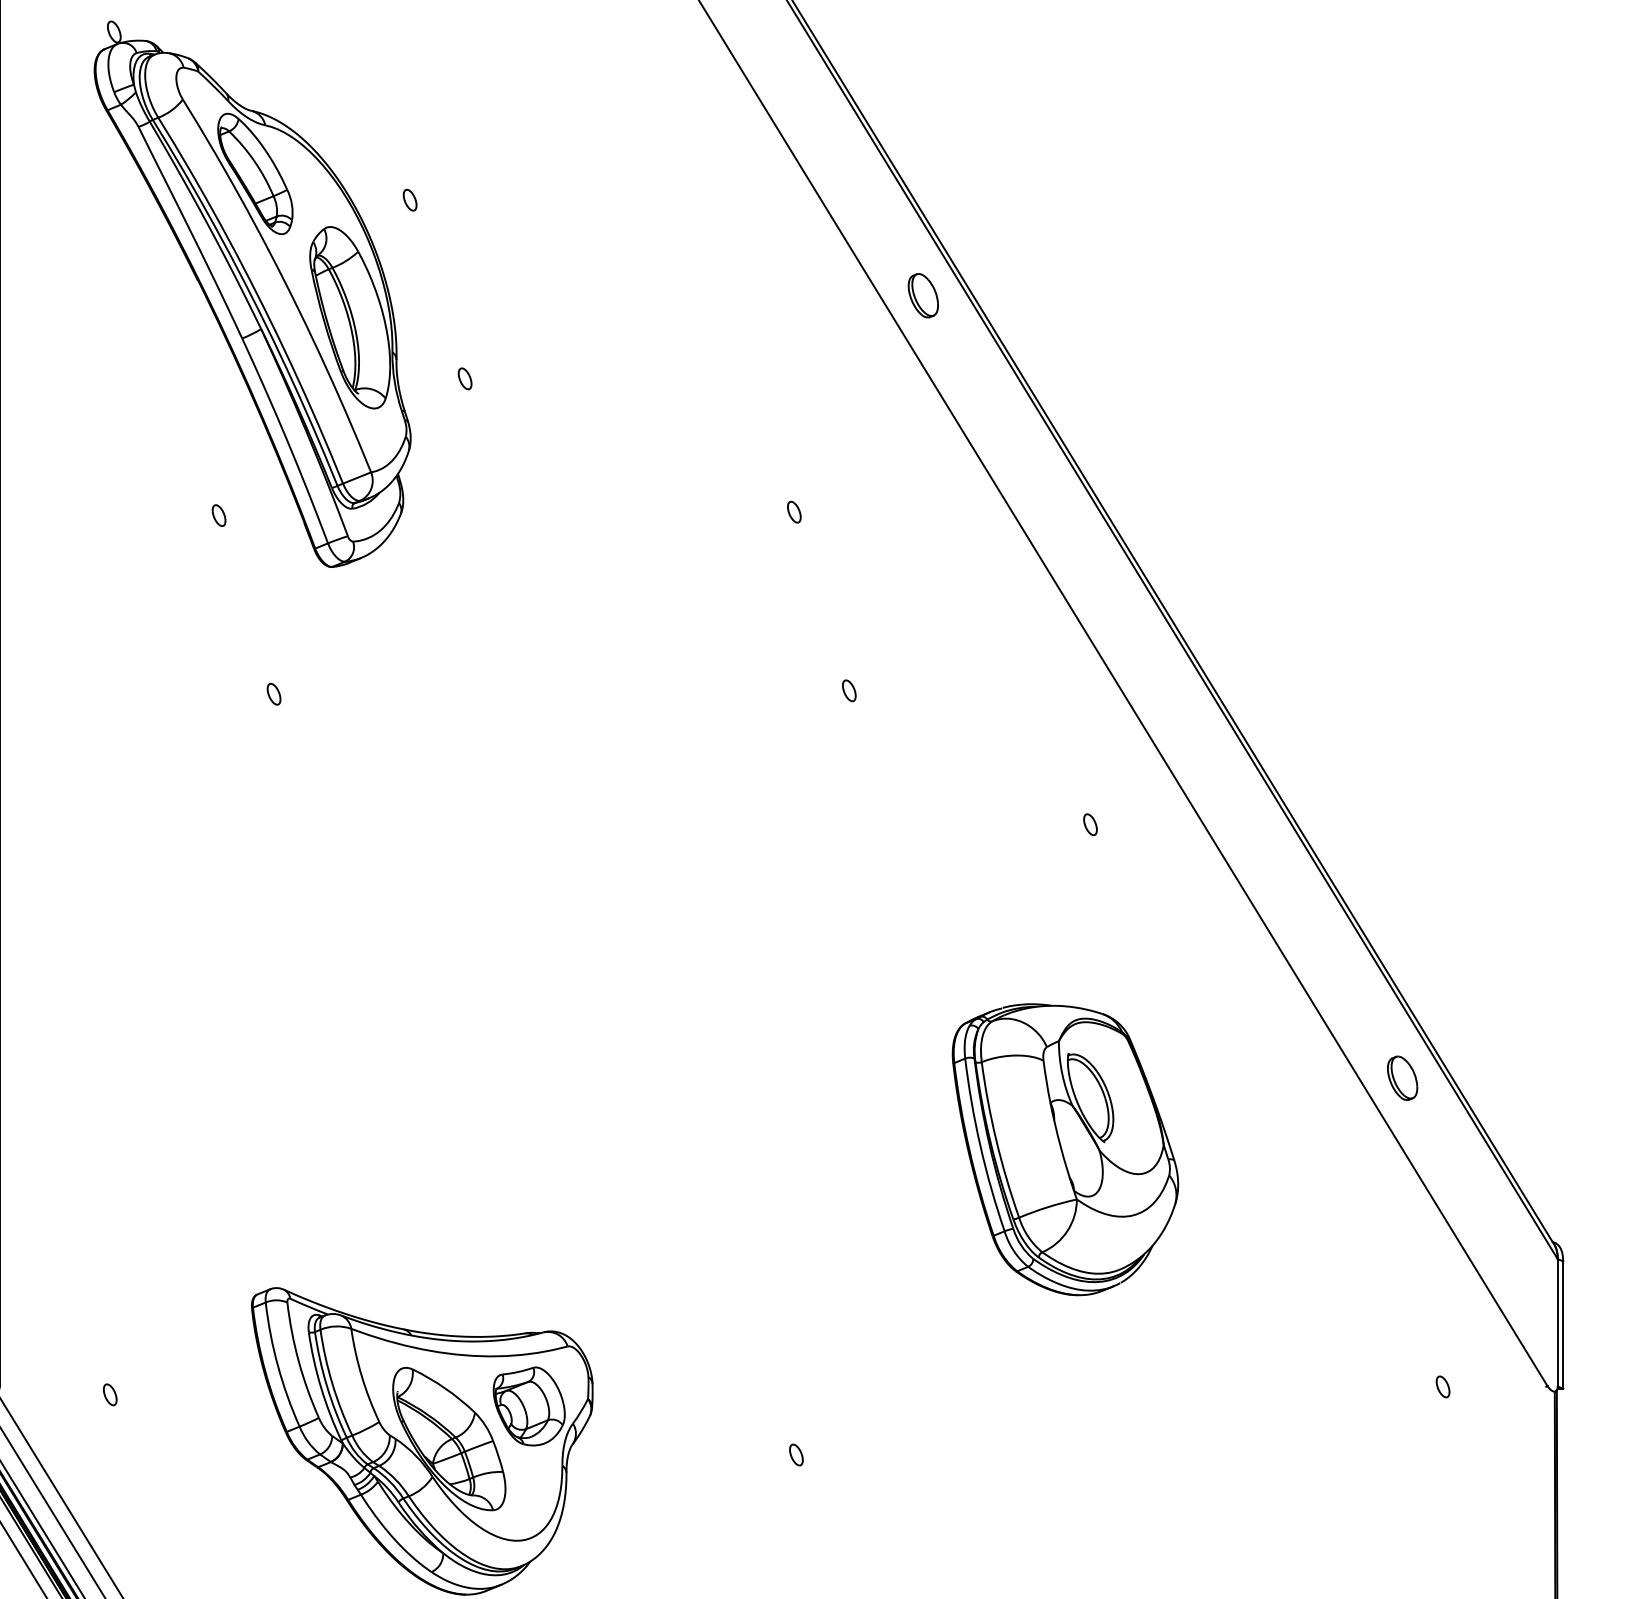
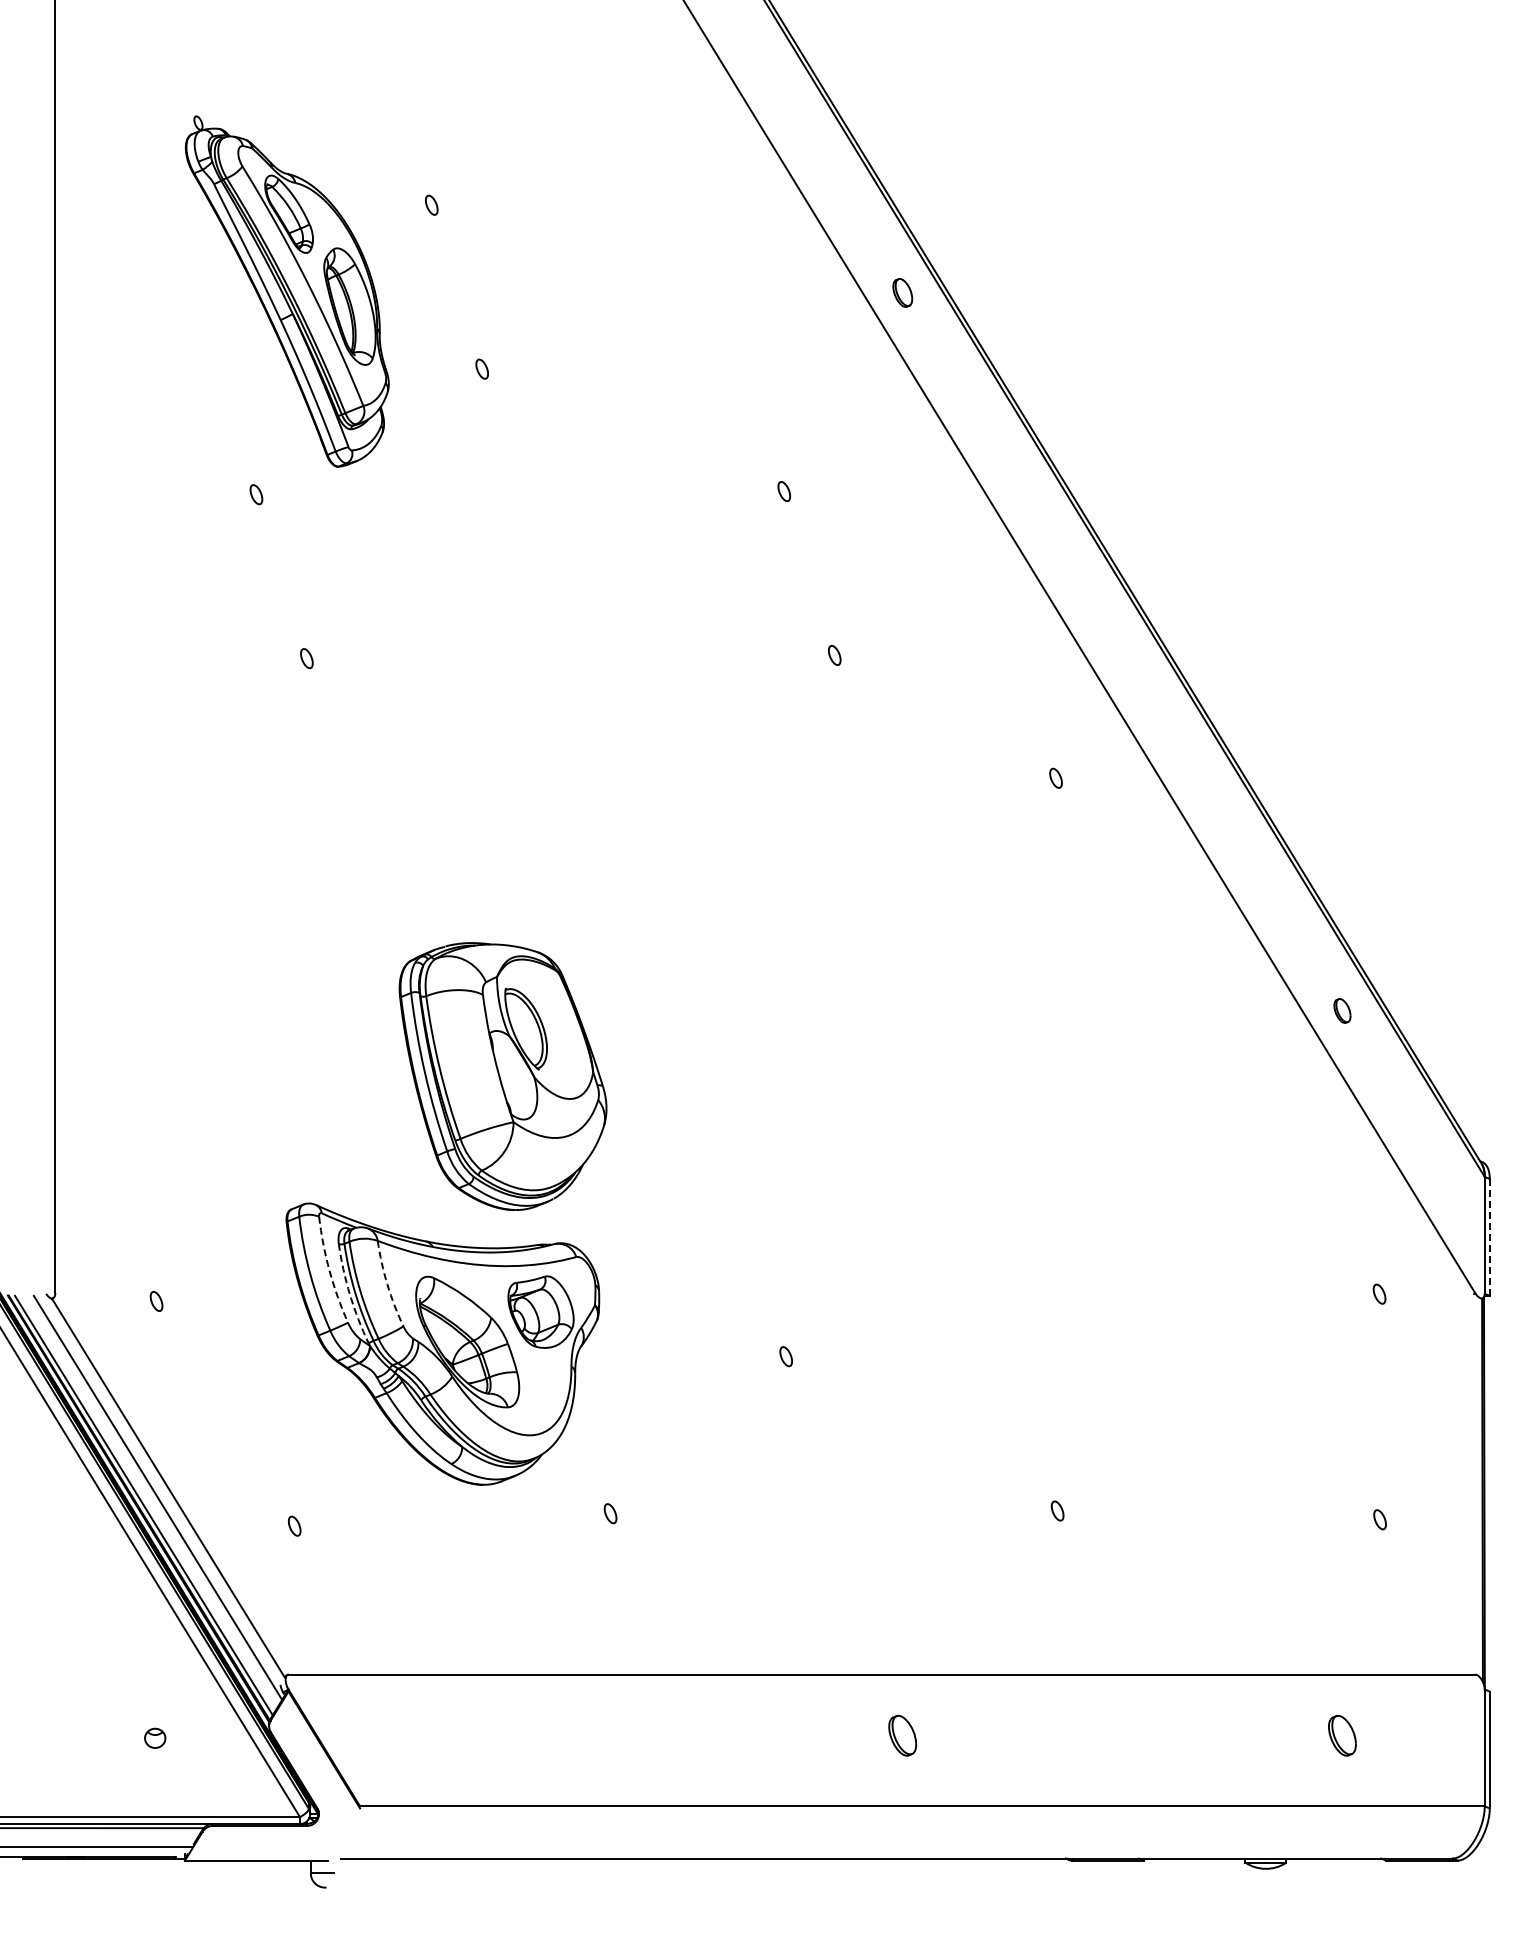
part: (252, 294) -> (287, 291), size x0.7
part: (923, 295) -> (902, 292), size x0.7
part: (1402, 1077) -> (1342, 1010), size x0.6
part: (1064, 1149) -> (502, 1076), moved
line: (1562, 1324) -> (1489, 1236), solid -> dashed
arc: (298, 1361) -> (329, 1270), solid -> dashed
arc: (361, 1376) -> (387, 1284), solid -> dashed
arc: (321, 1387) -> (350, 1294), solid -> dashed

